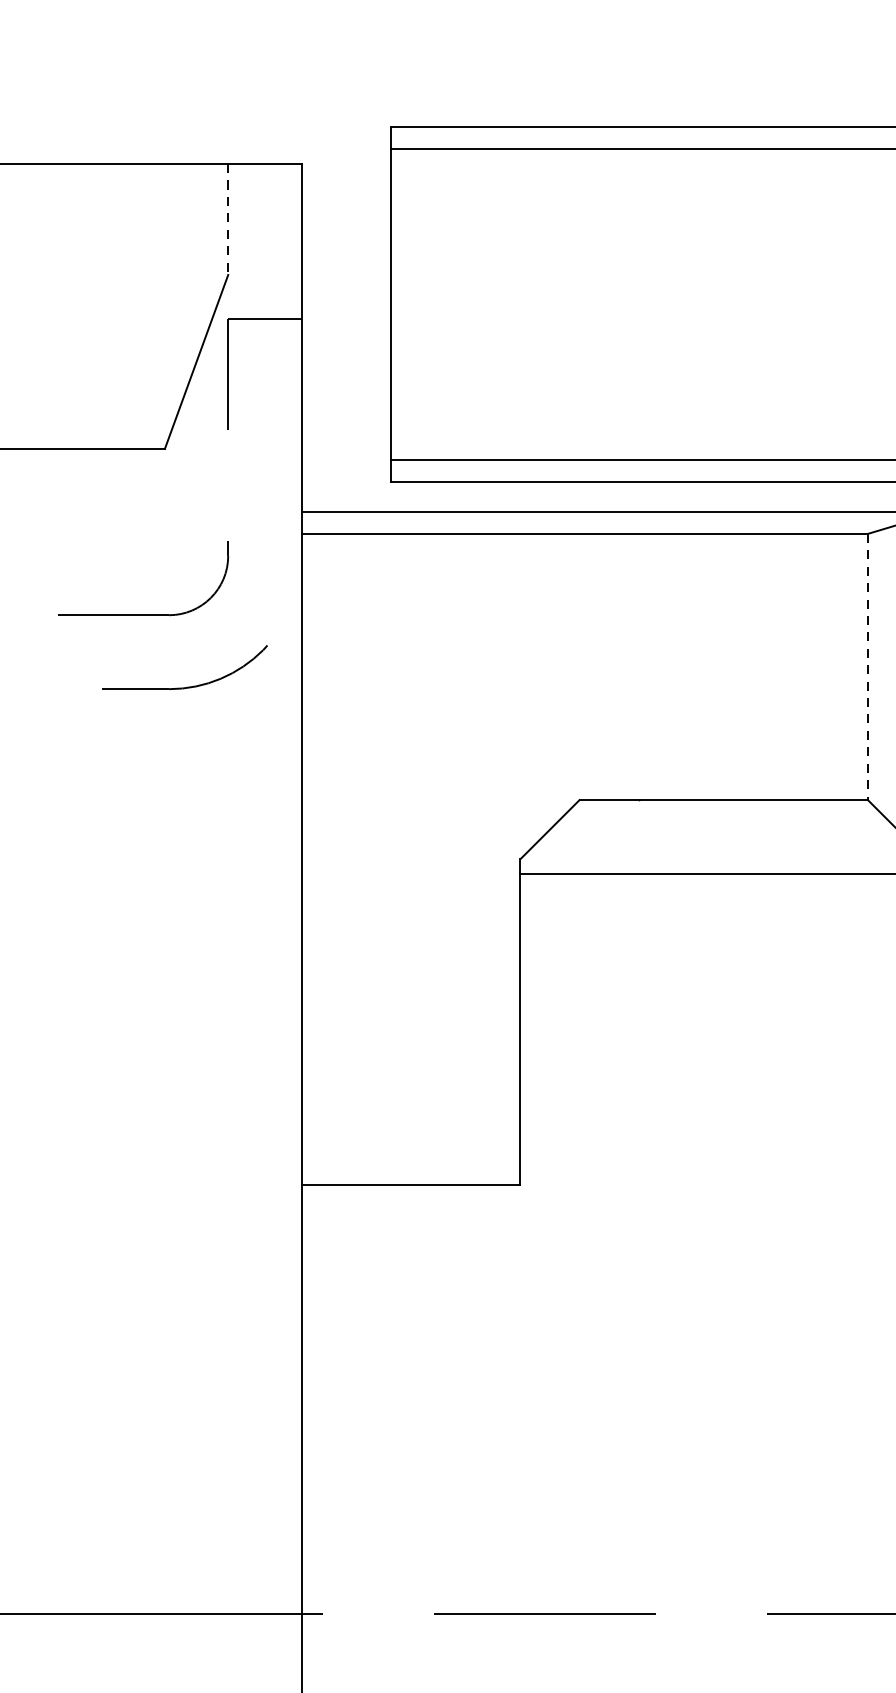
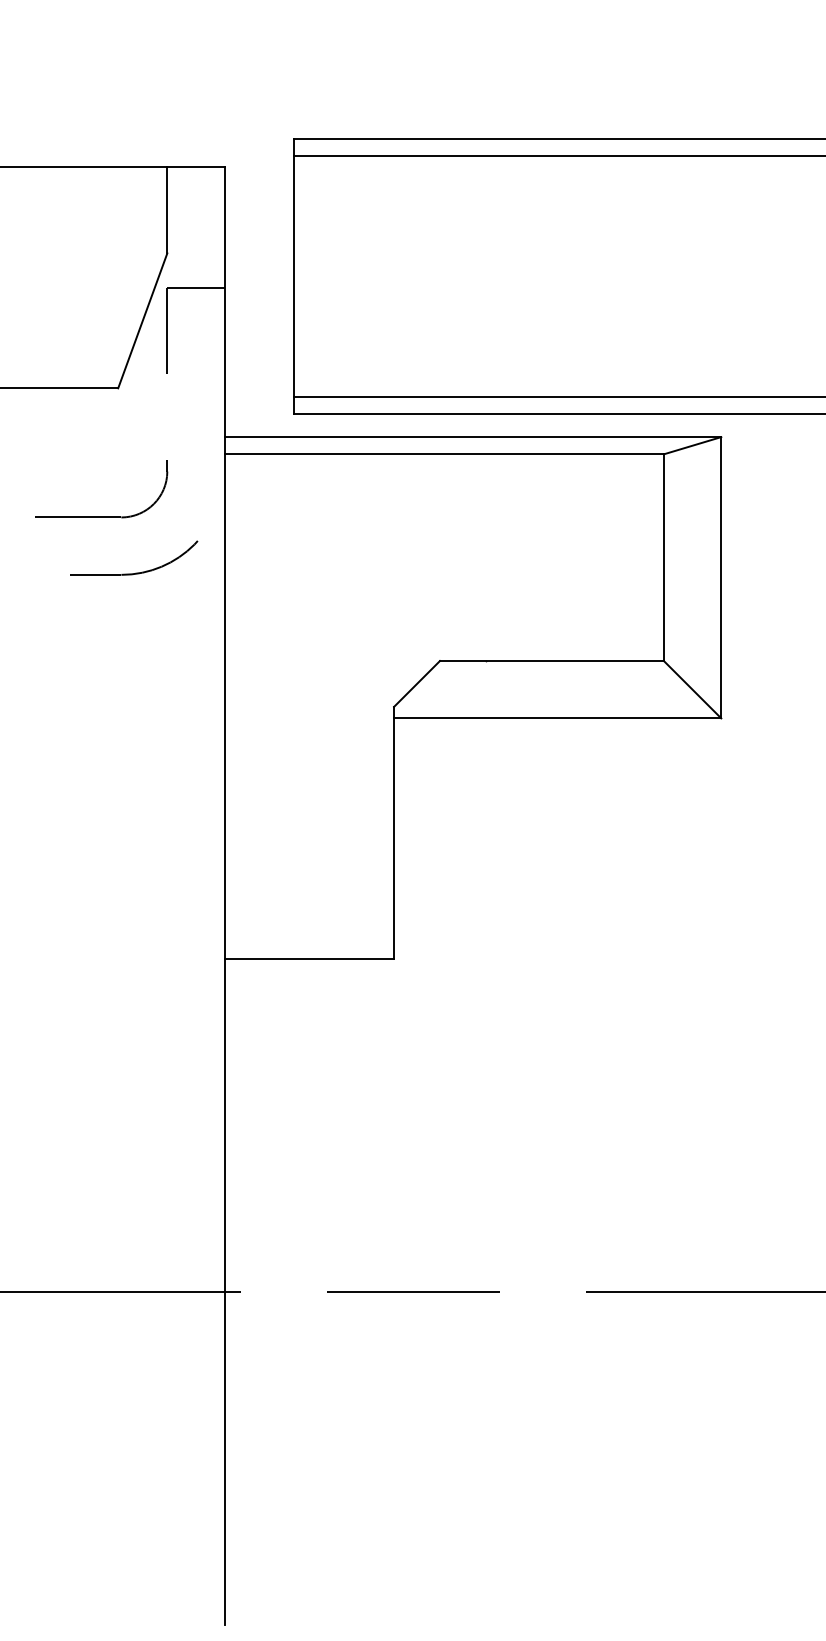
line: (228, 219) -> (167, 210), dashed -> solid
line: (867, 668) -> (663, 558), dashed -> solid

